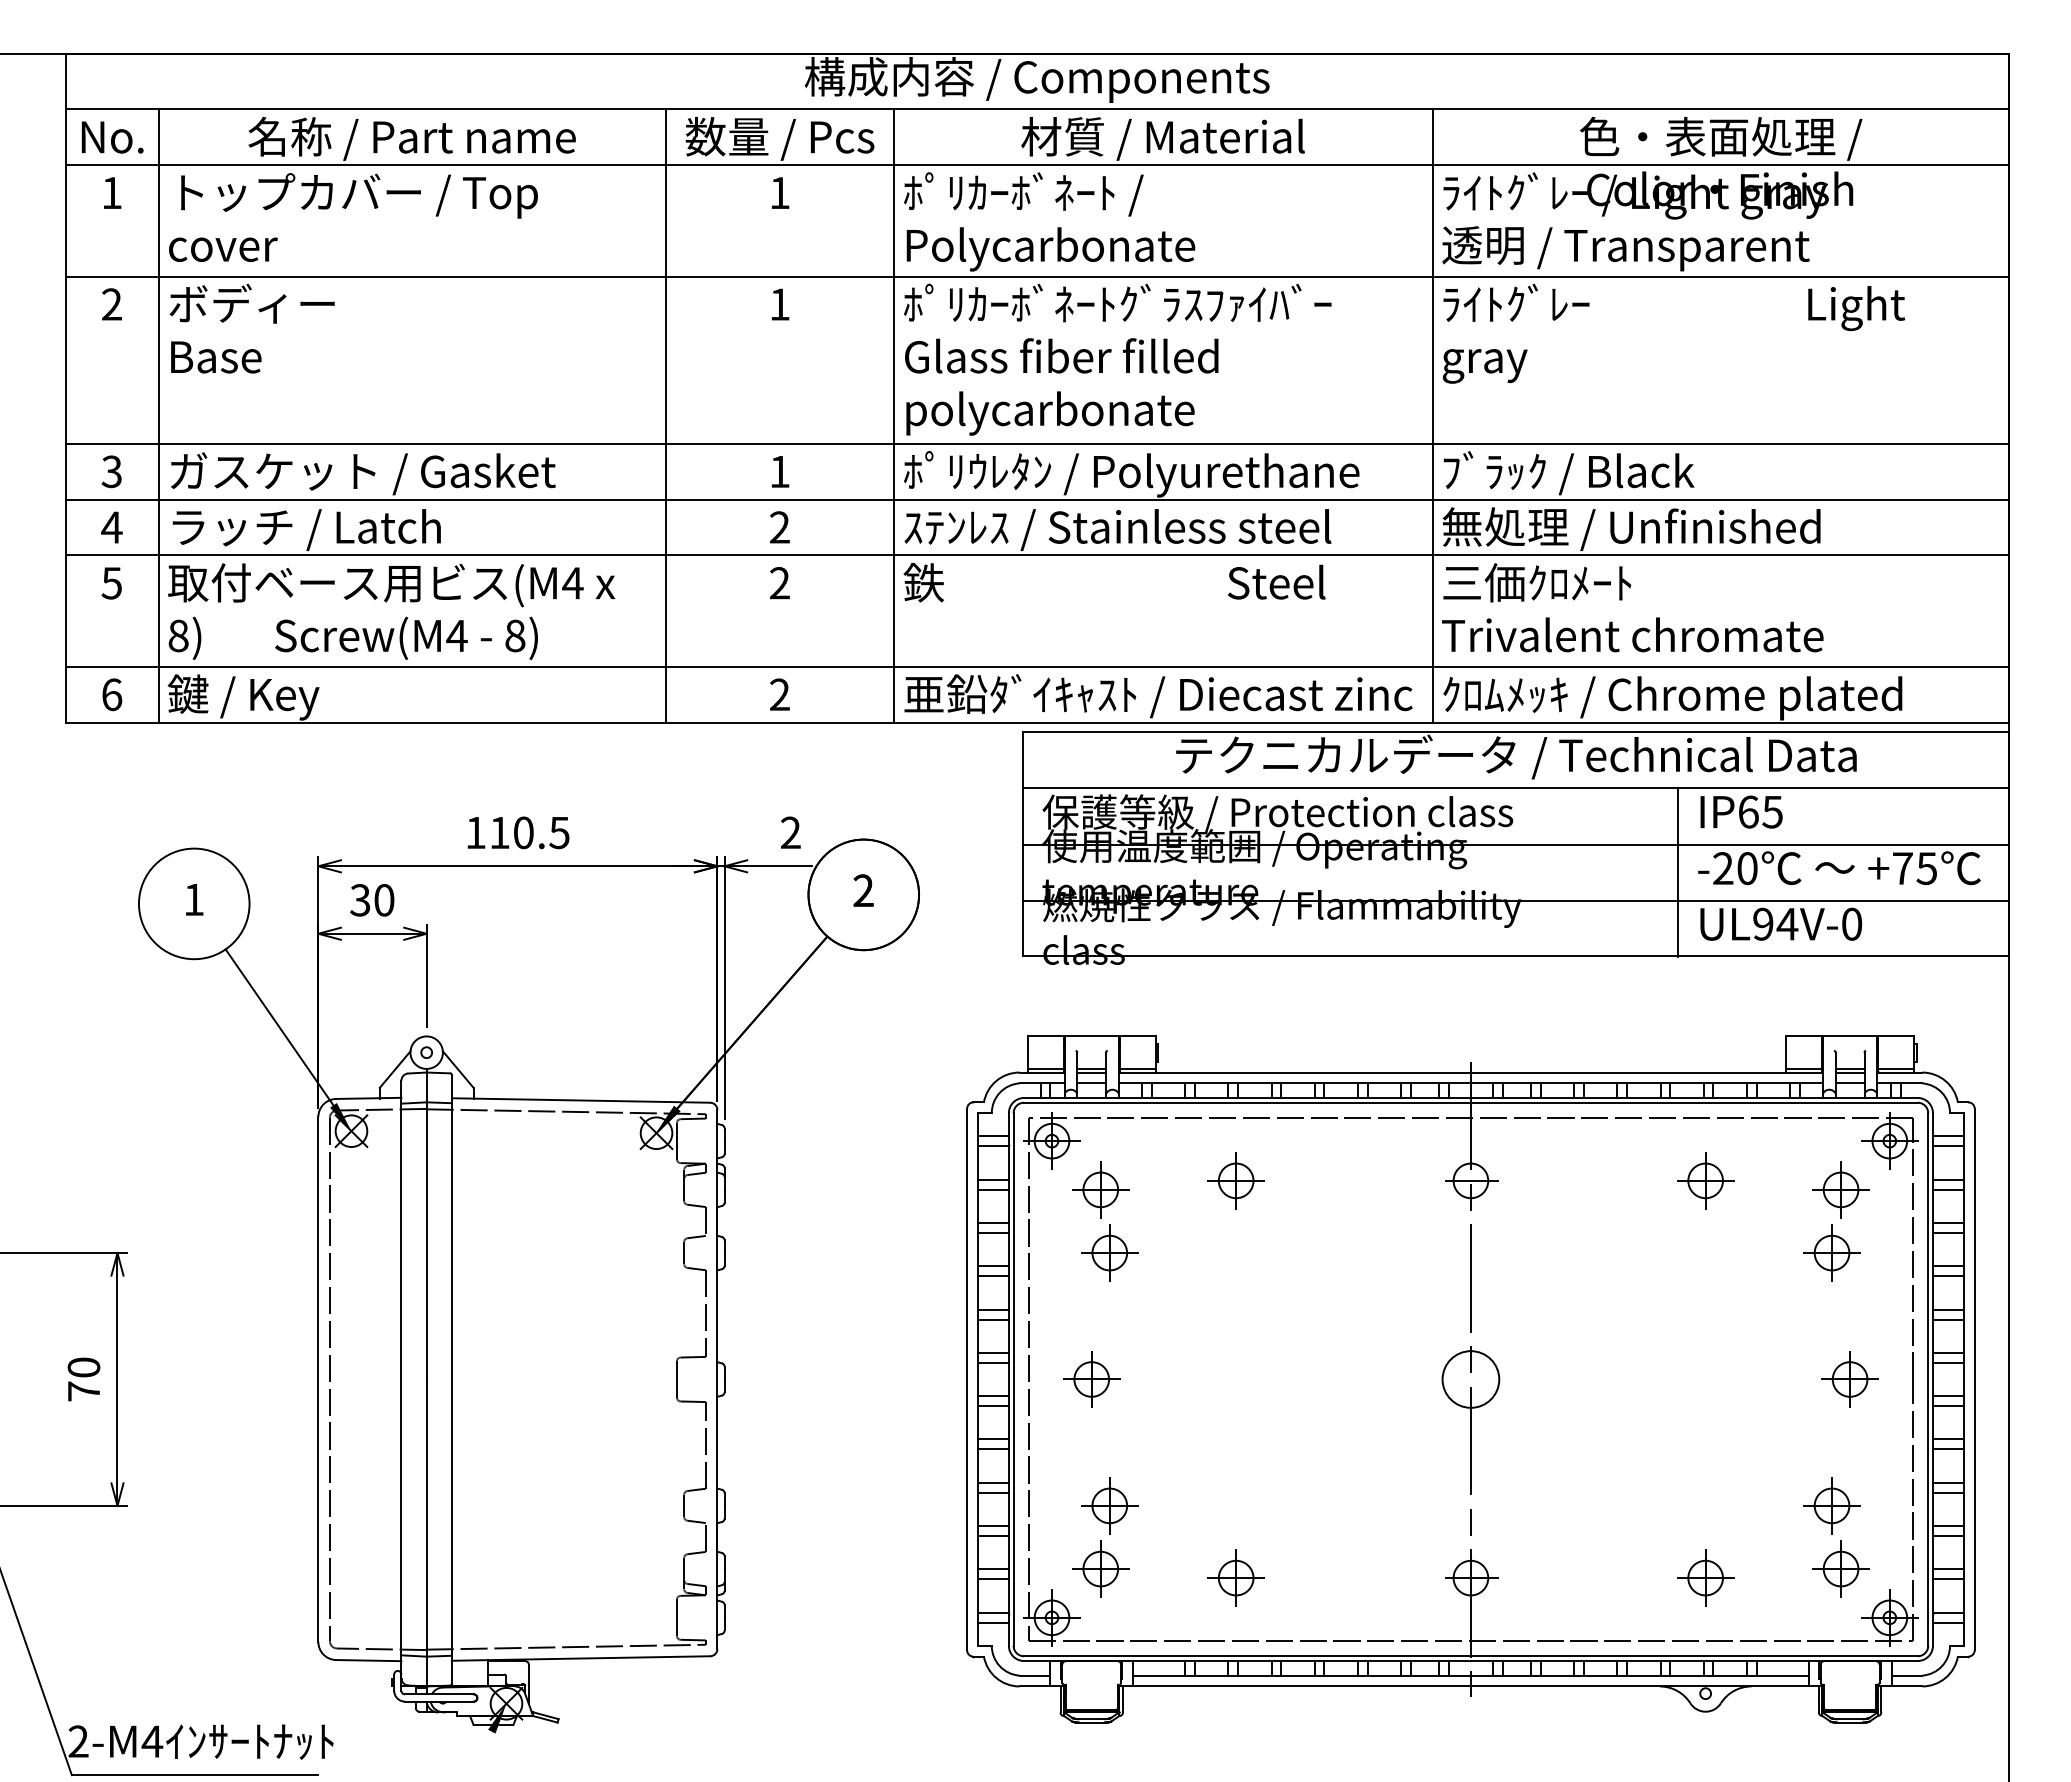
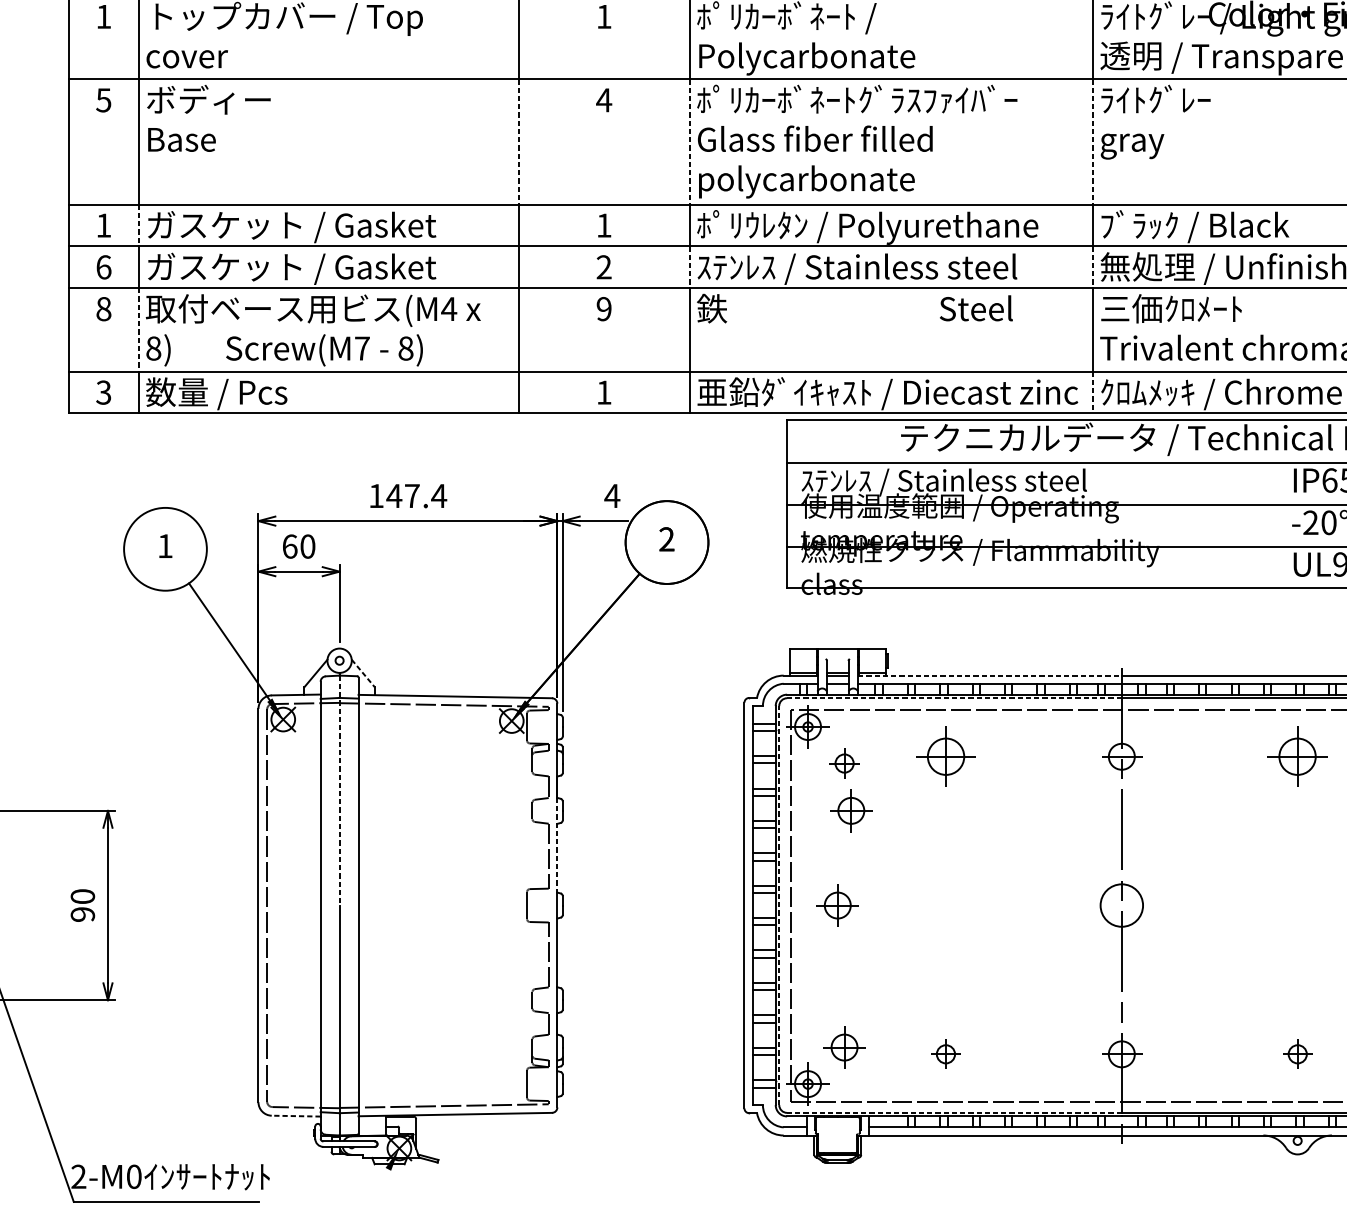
text: (111, 304) -> (103, 100), 2 -> 5
text: (779, 304) -> (603, 100), 1 -> 4
line: (665, 360) -> (518, 142), solid -> dashed
line: (894, 360) -> (690, 142), solid -> dashed
line: (1432, 360) -> (1093, 142), solid -> dashed
text: (111, 471) -> (103, 225), 3 -> 1
line: (158, 471) -> (138, 225), solid -> dashed
text: (111, 527) -> (103, 267), 4 -> 6
line: (894, 527) -> (690, 267), solid -> dashed
line: (1432, 527) -> (1093, 267), solid -> dashed
text: (362, 529) -> (291, 268), ラッチ / Latch -> ガスケット / Gasket
text: (111, 583) -> (103, 309), 5 -> 8
text: (779, 583) -> (603, 309), 2 -> 9
line: (158, 611) -> (138, 330), solid -> dashed
text: (456, 635) -> (361, 348), Screw(M4 -> Screw(M7
text: (111, 694) -> (103, 392), 6 -> 3
text: (779, 694) -> (603, 392), 2 -> 1
line: (1432, 694) -> (1093, 392), solid -> dashed
text: (261, 697) -> (215, 394), 鍵 / Key -> 数量 / Pcs
text: (1277, 813) -> (976, 481), 保護等級 / Protection class -> ｽﾃﾝﾚｽ / Stainless steel
text: (529, 832) -> (416, 495), 110.5 -> 147.4
text: (790, 832) -> (612, 495), 2 -> 4
line: (1678, 872) -> (1277, 525), removed
text: (360, 900) -> (290, 546), 30 -> 60
line: (458, 1069) -> (363, 673), solid -> dashed
line: (1295, 1072) -> (990, 675), solid -> dashed
line: (1247, 1102) -> (954, 698), solid -> dashed
part: (1235, 1180) -> (945, 756), size x1.4
part: (1705, 1180) -> (1297, 756), size x1.4
part: (1100, 1189) -> (844, 763), size x0.7
line: (426, 1226) -> (339, 790), solid -> dashed
line: (717, 1299) -> (557, 845), solid -> dashed
line: (1013, 1379) -> (779, 905), solid -> dashed
text: (83, 1391) -> (82, 914), 70 -> 90
part: (1109, 1505) -> (851, 999), removed
part: (1235, 1577) -> (945, 1053), size x0.7
part: (1705, 1577) -> (1297, 1053), size x0.7
line: (1247, 1656) -> (954, 1113), solid -> dashed
line: (368, 1660) -> (296, 1116), solid -> dashed
text: (152, 1741) -> (134, 1176), 2-M4 -> 2-M0

